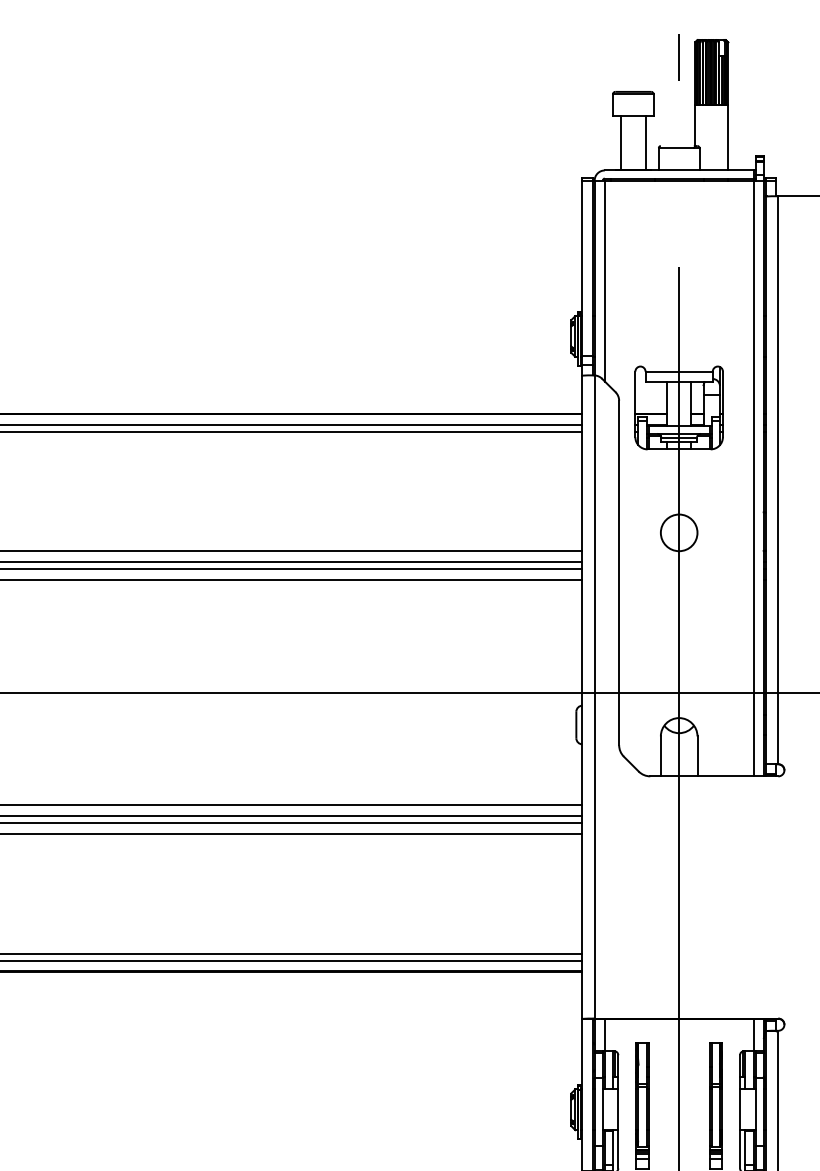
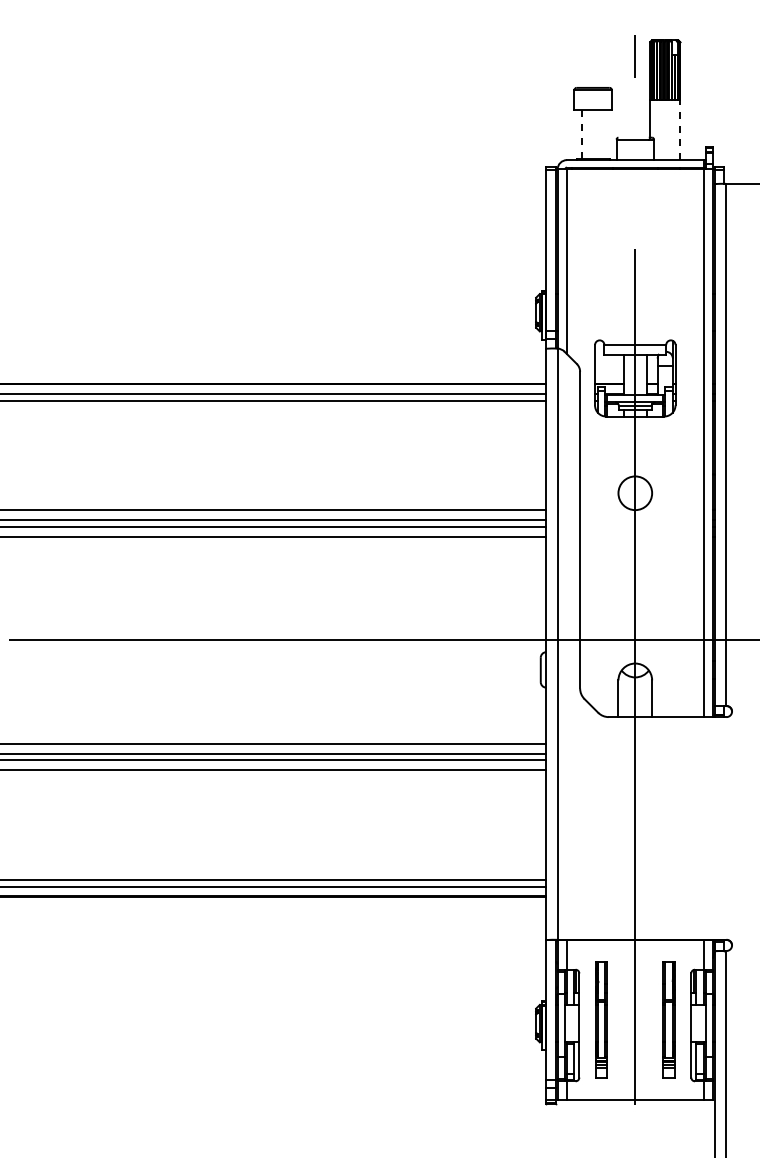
line: (728, 138) -> (680, 130), solid -> dashed
line: (620, 142) -> (581, 134), solid -> dashed
line: (645, 142) -> (604, 134), removed

